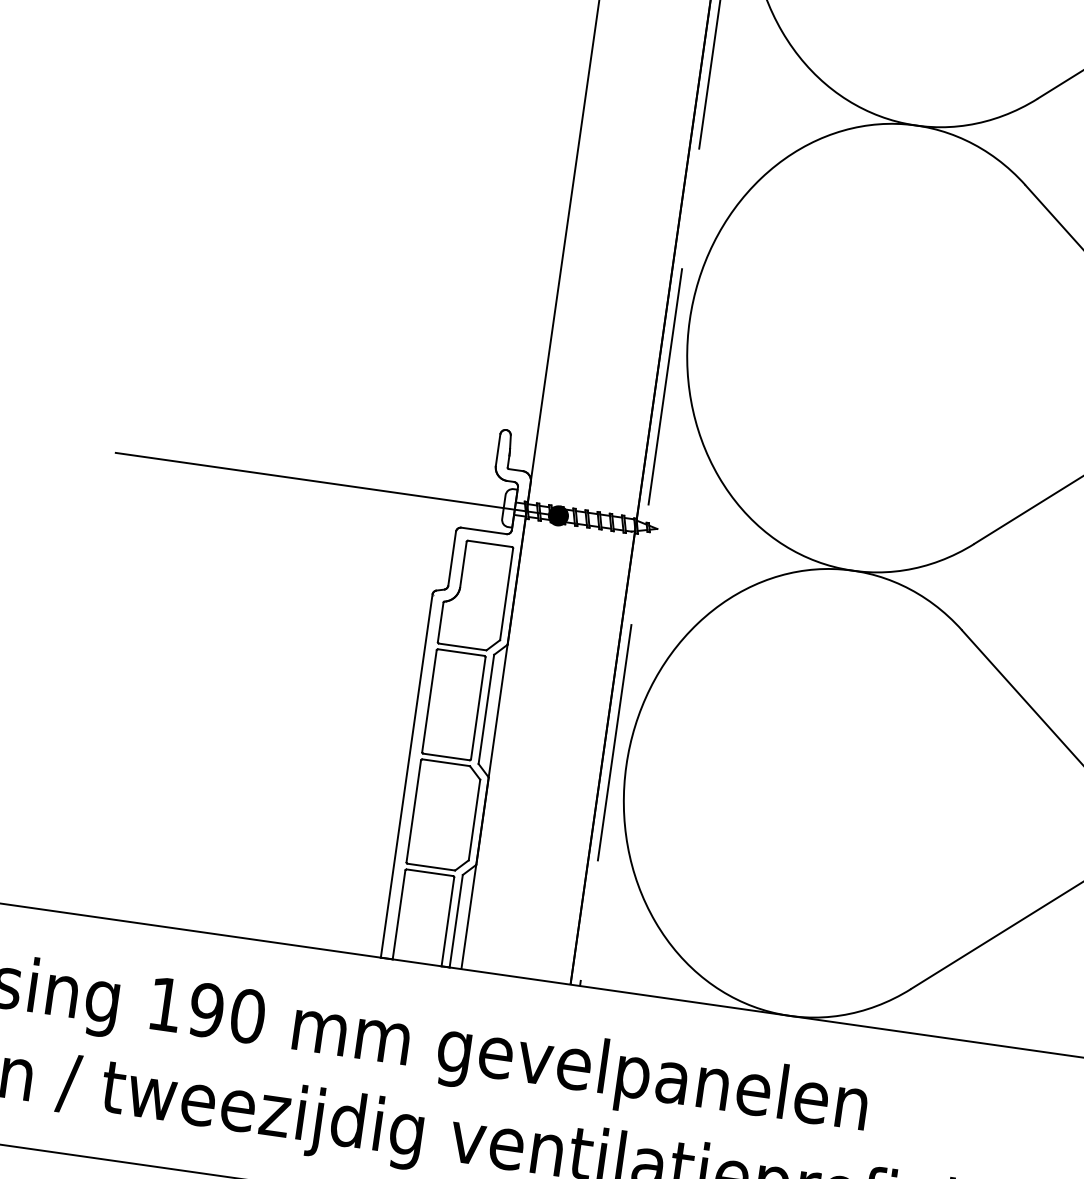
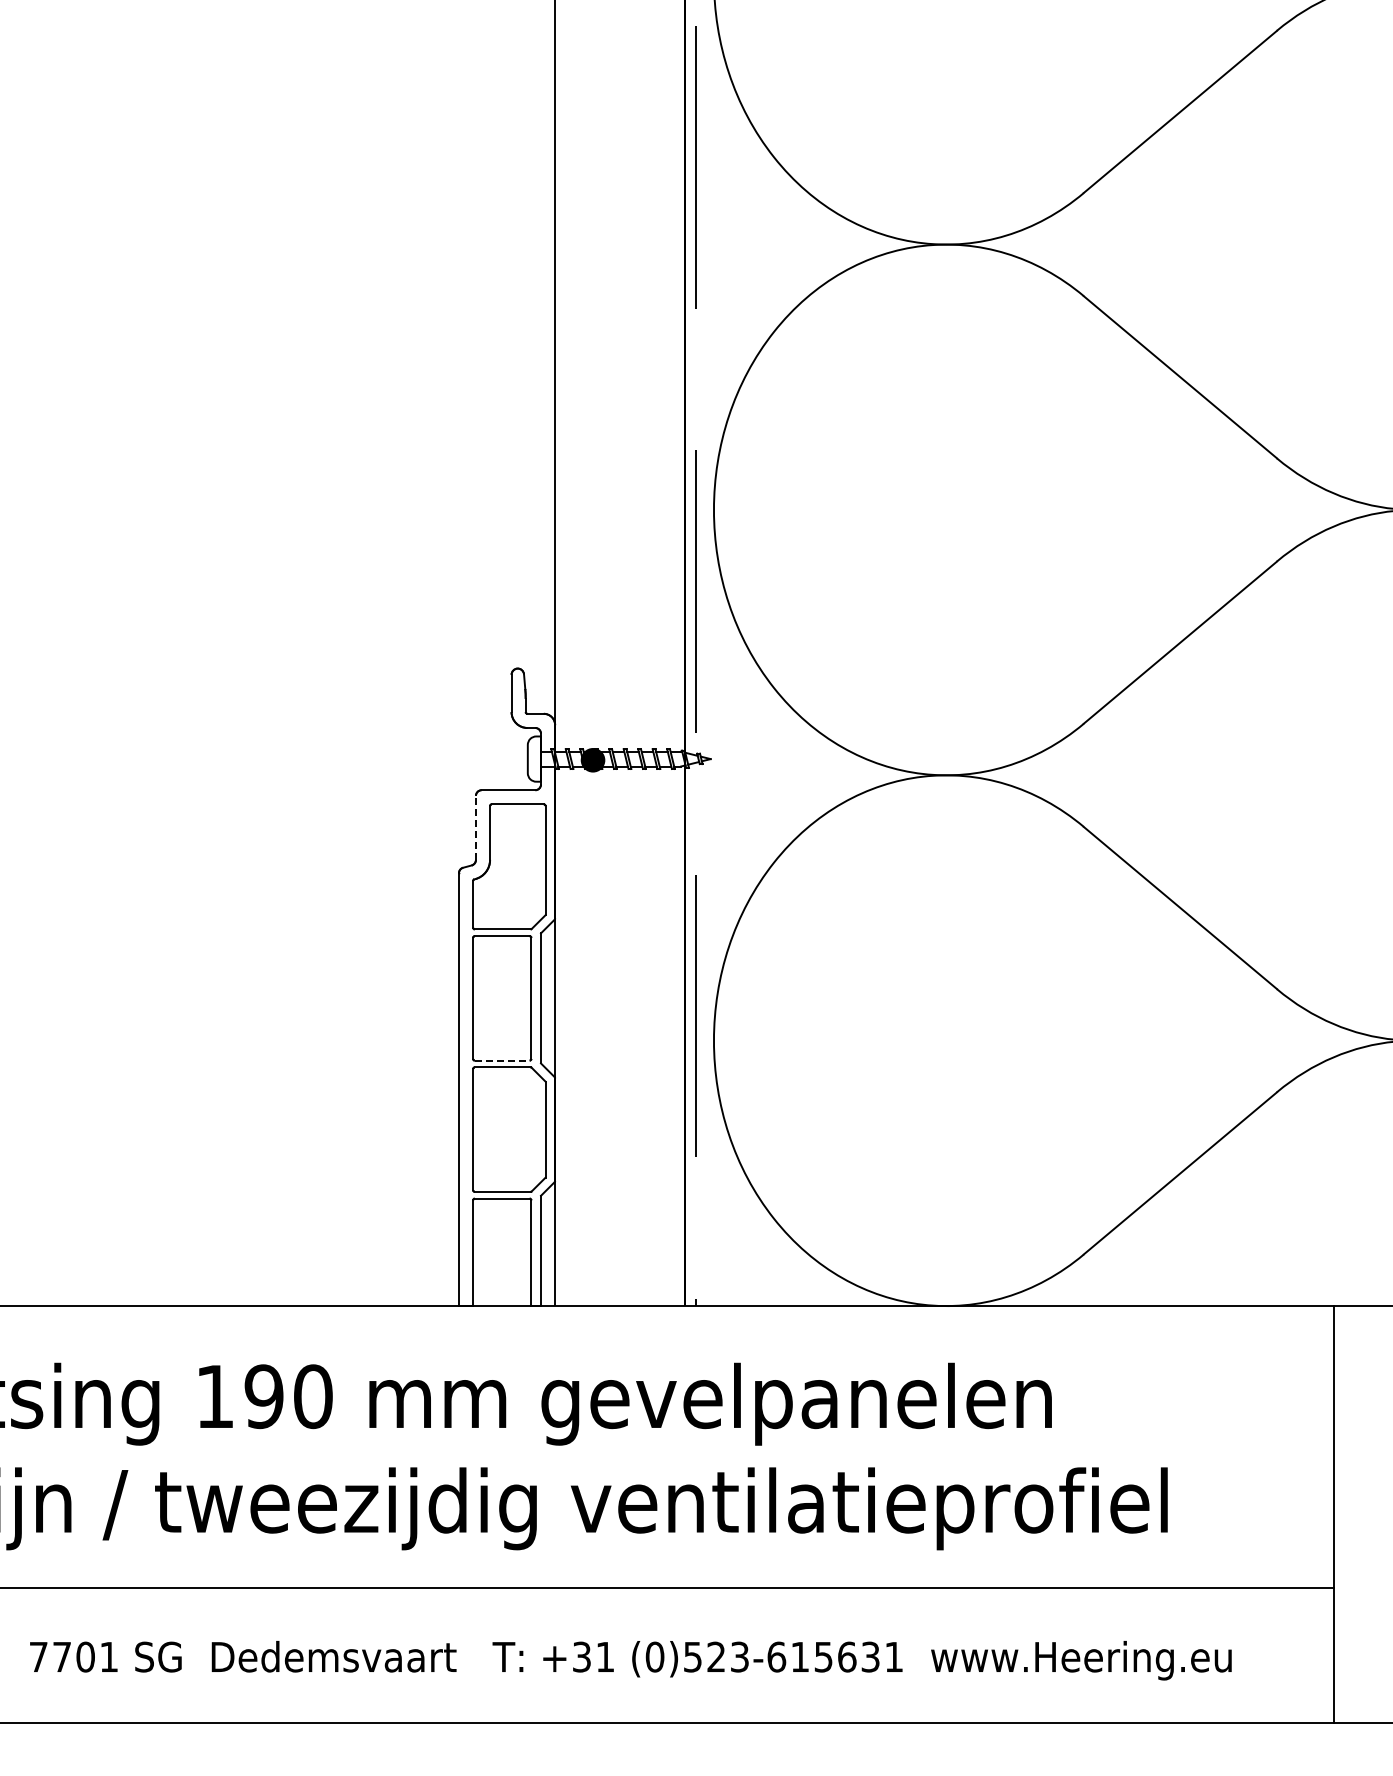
line: (337, 484) -> (329, 760), removed
line: (451, 558) -> (475, 827), solid -> dashed
line: (446, 756) -> (502, 1060), solid -> dashed

